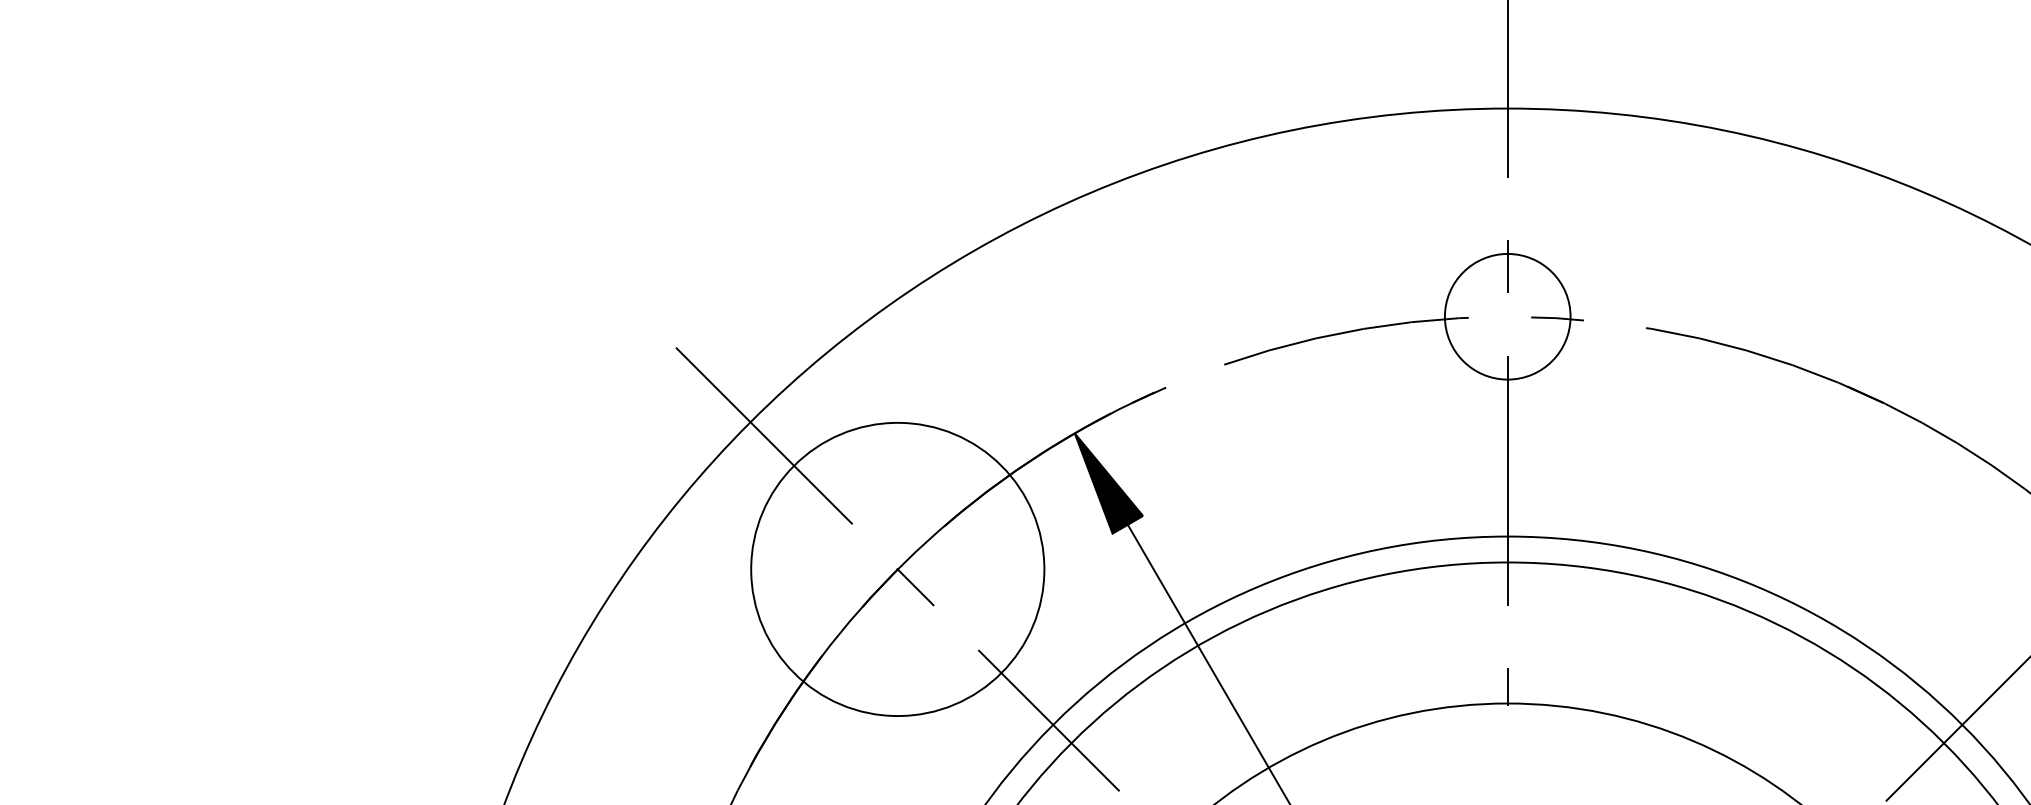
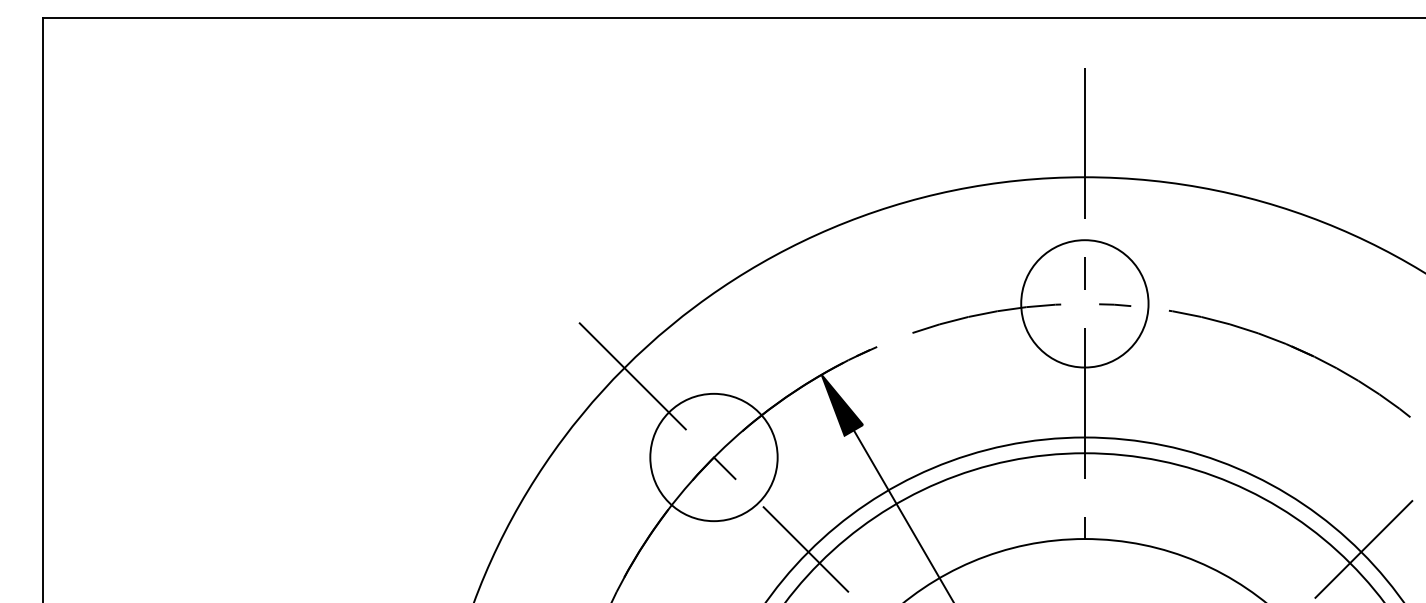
circle: (1507, 316) -> (1084, 303), size x1.67
circle: (896, 569) -> (713, 457), size x0.71

